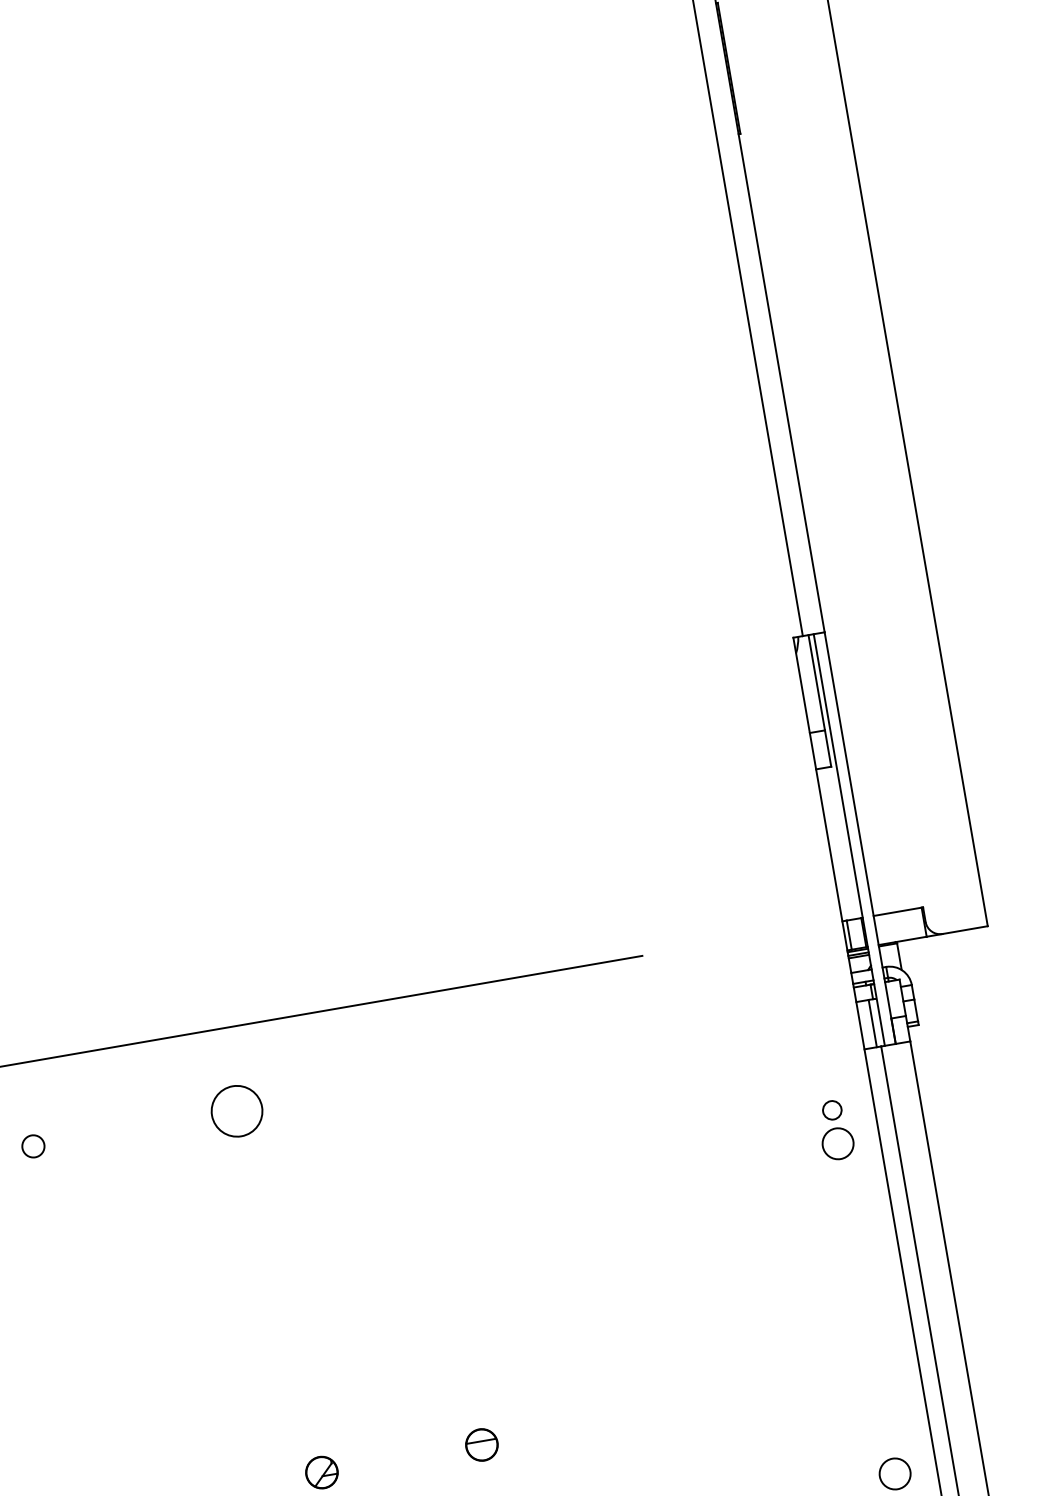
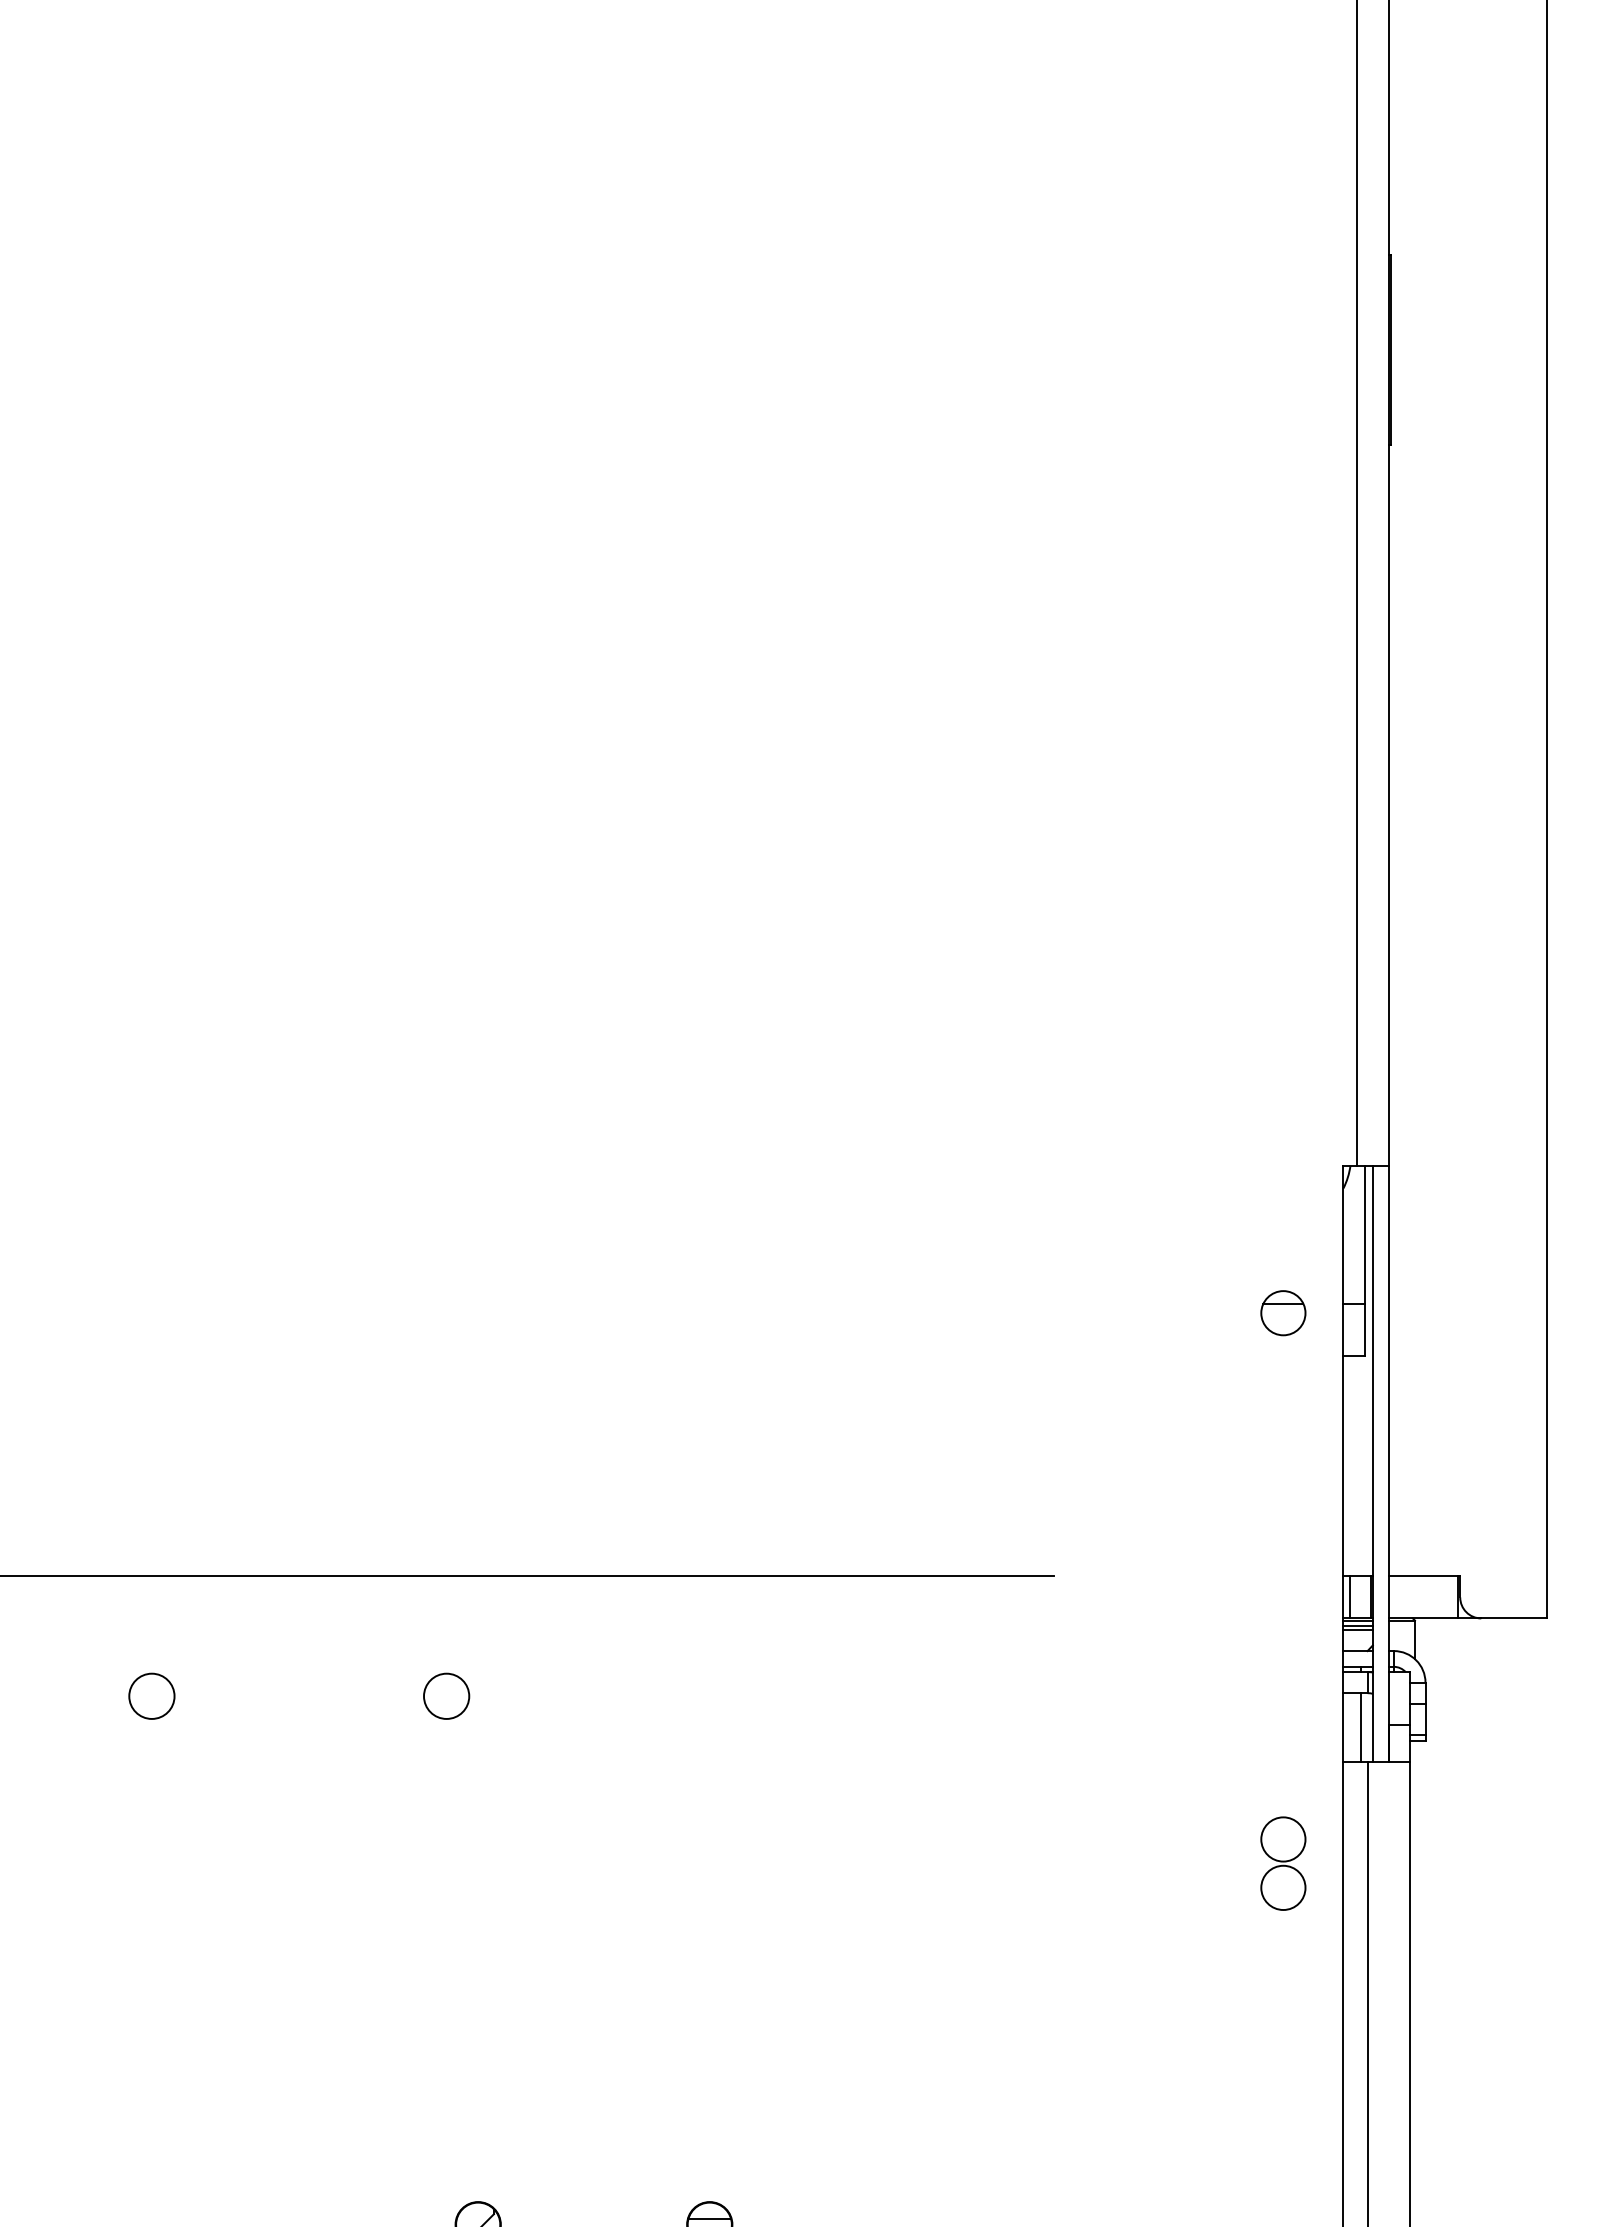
part: (769, 746) -> (1283, 1313), added
circle: (236, 1110) -> (446, 1695), size x0.62
circle: (832, 1110) -> (1283, 1839), size x1.67
circle: (33, 1145) -> (151, 1695), size x1.43

